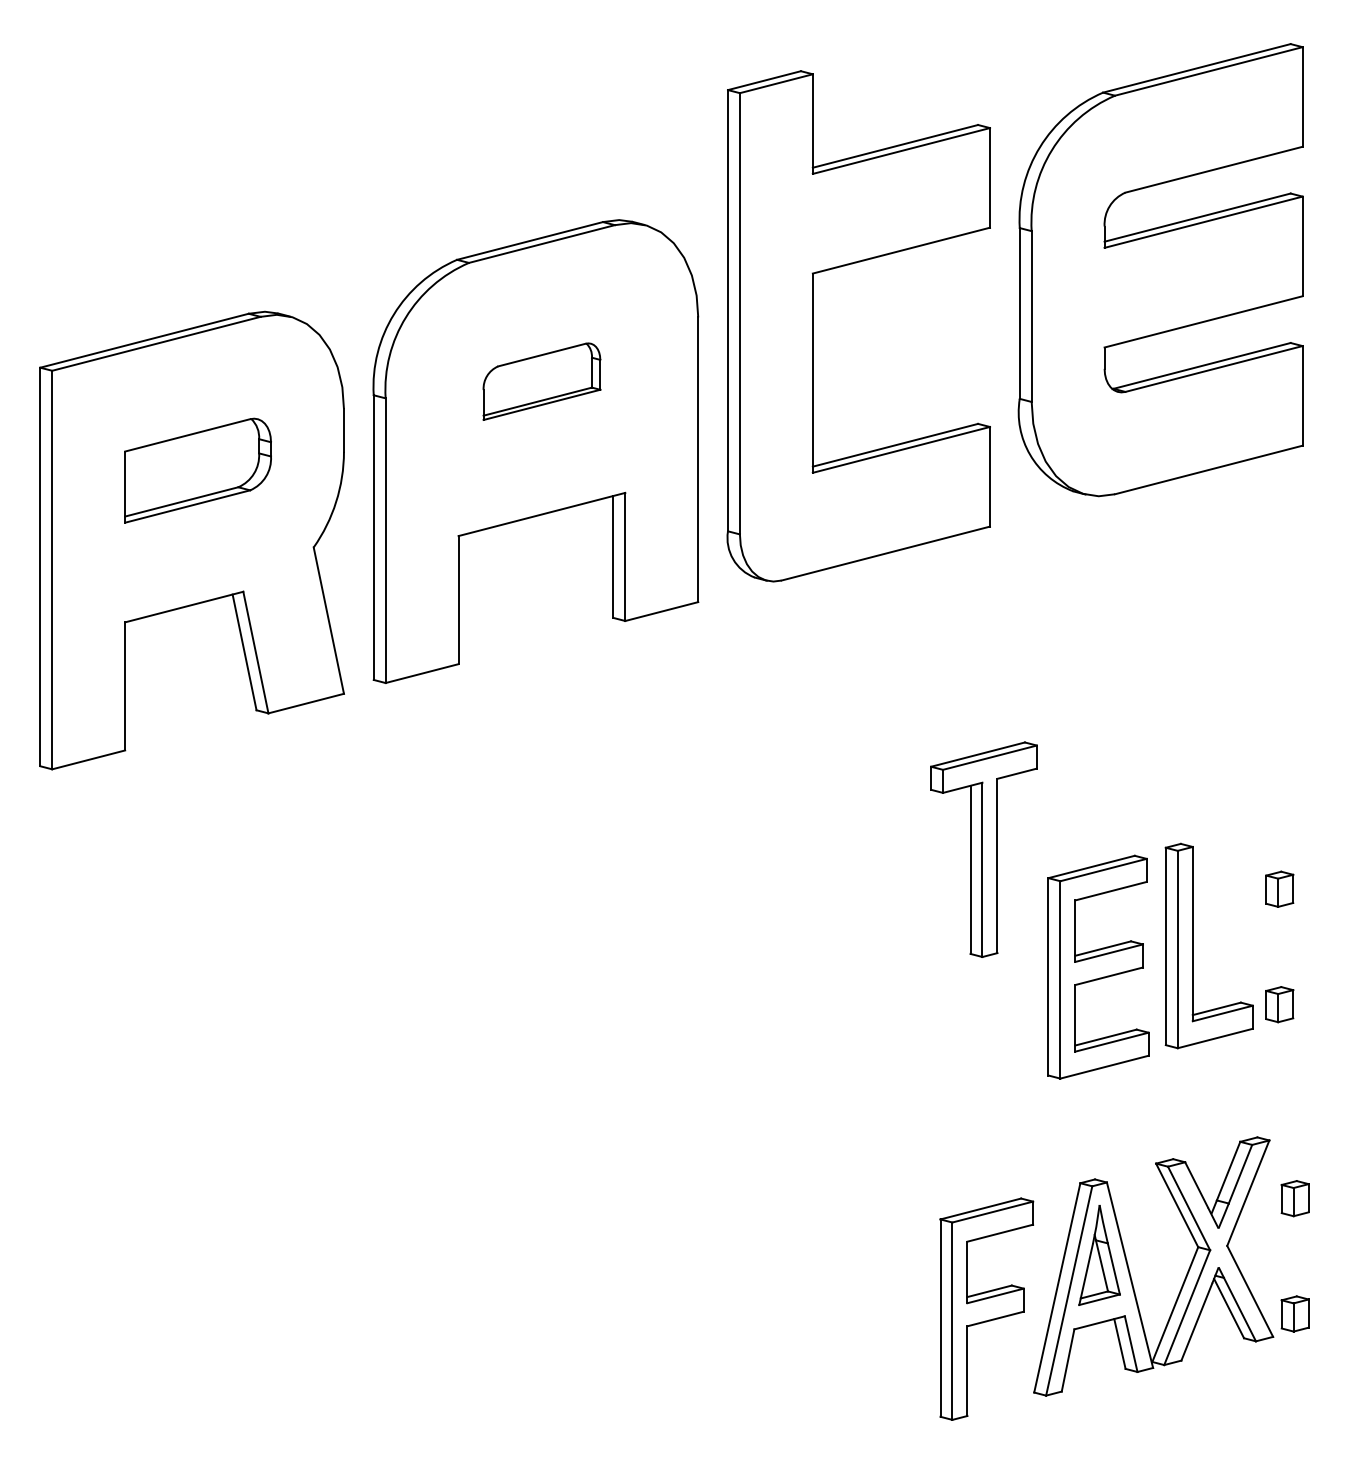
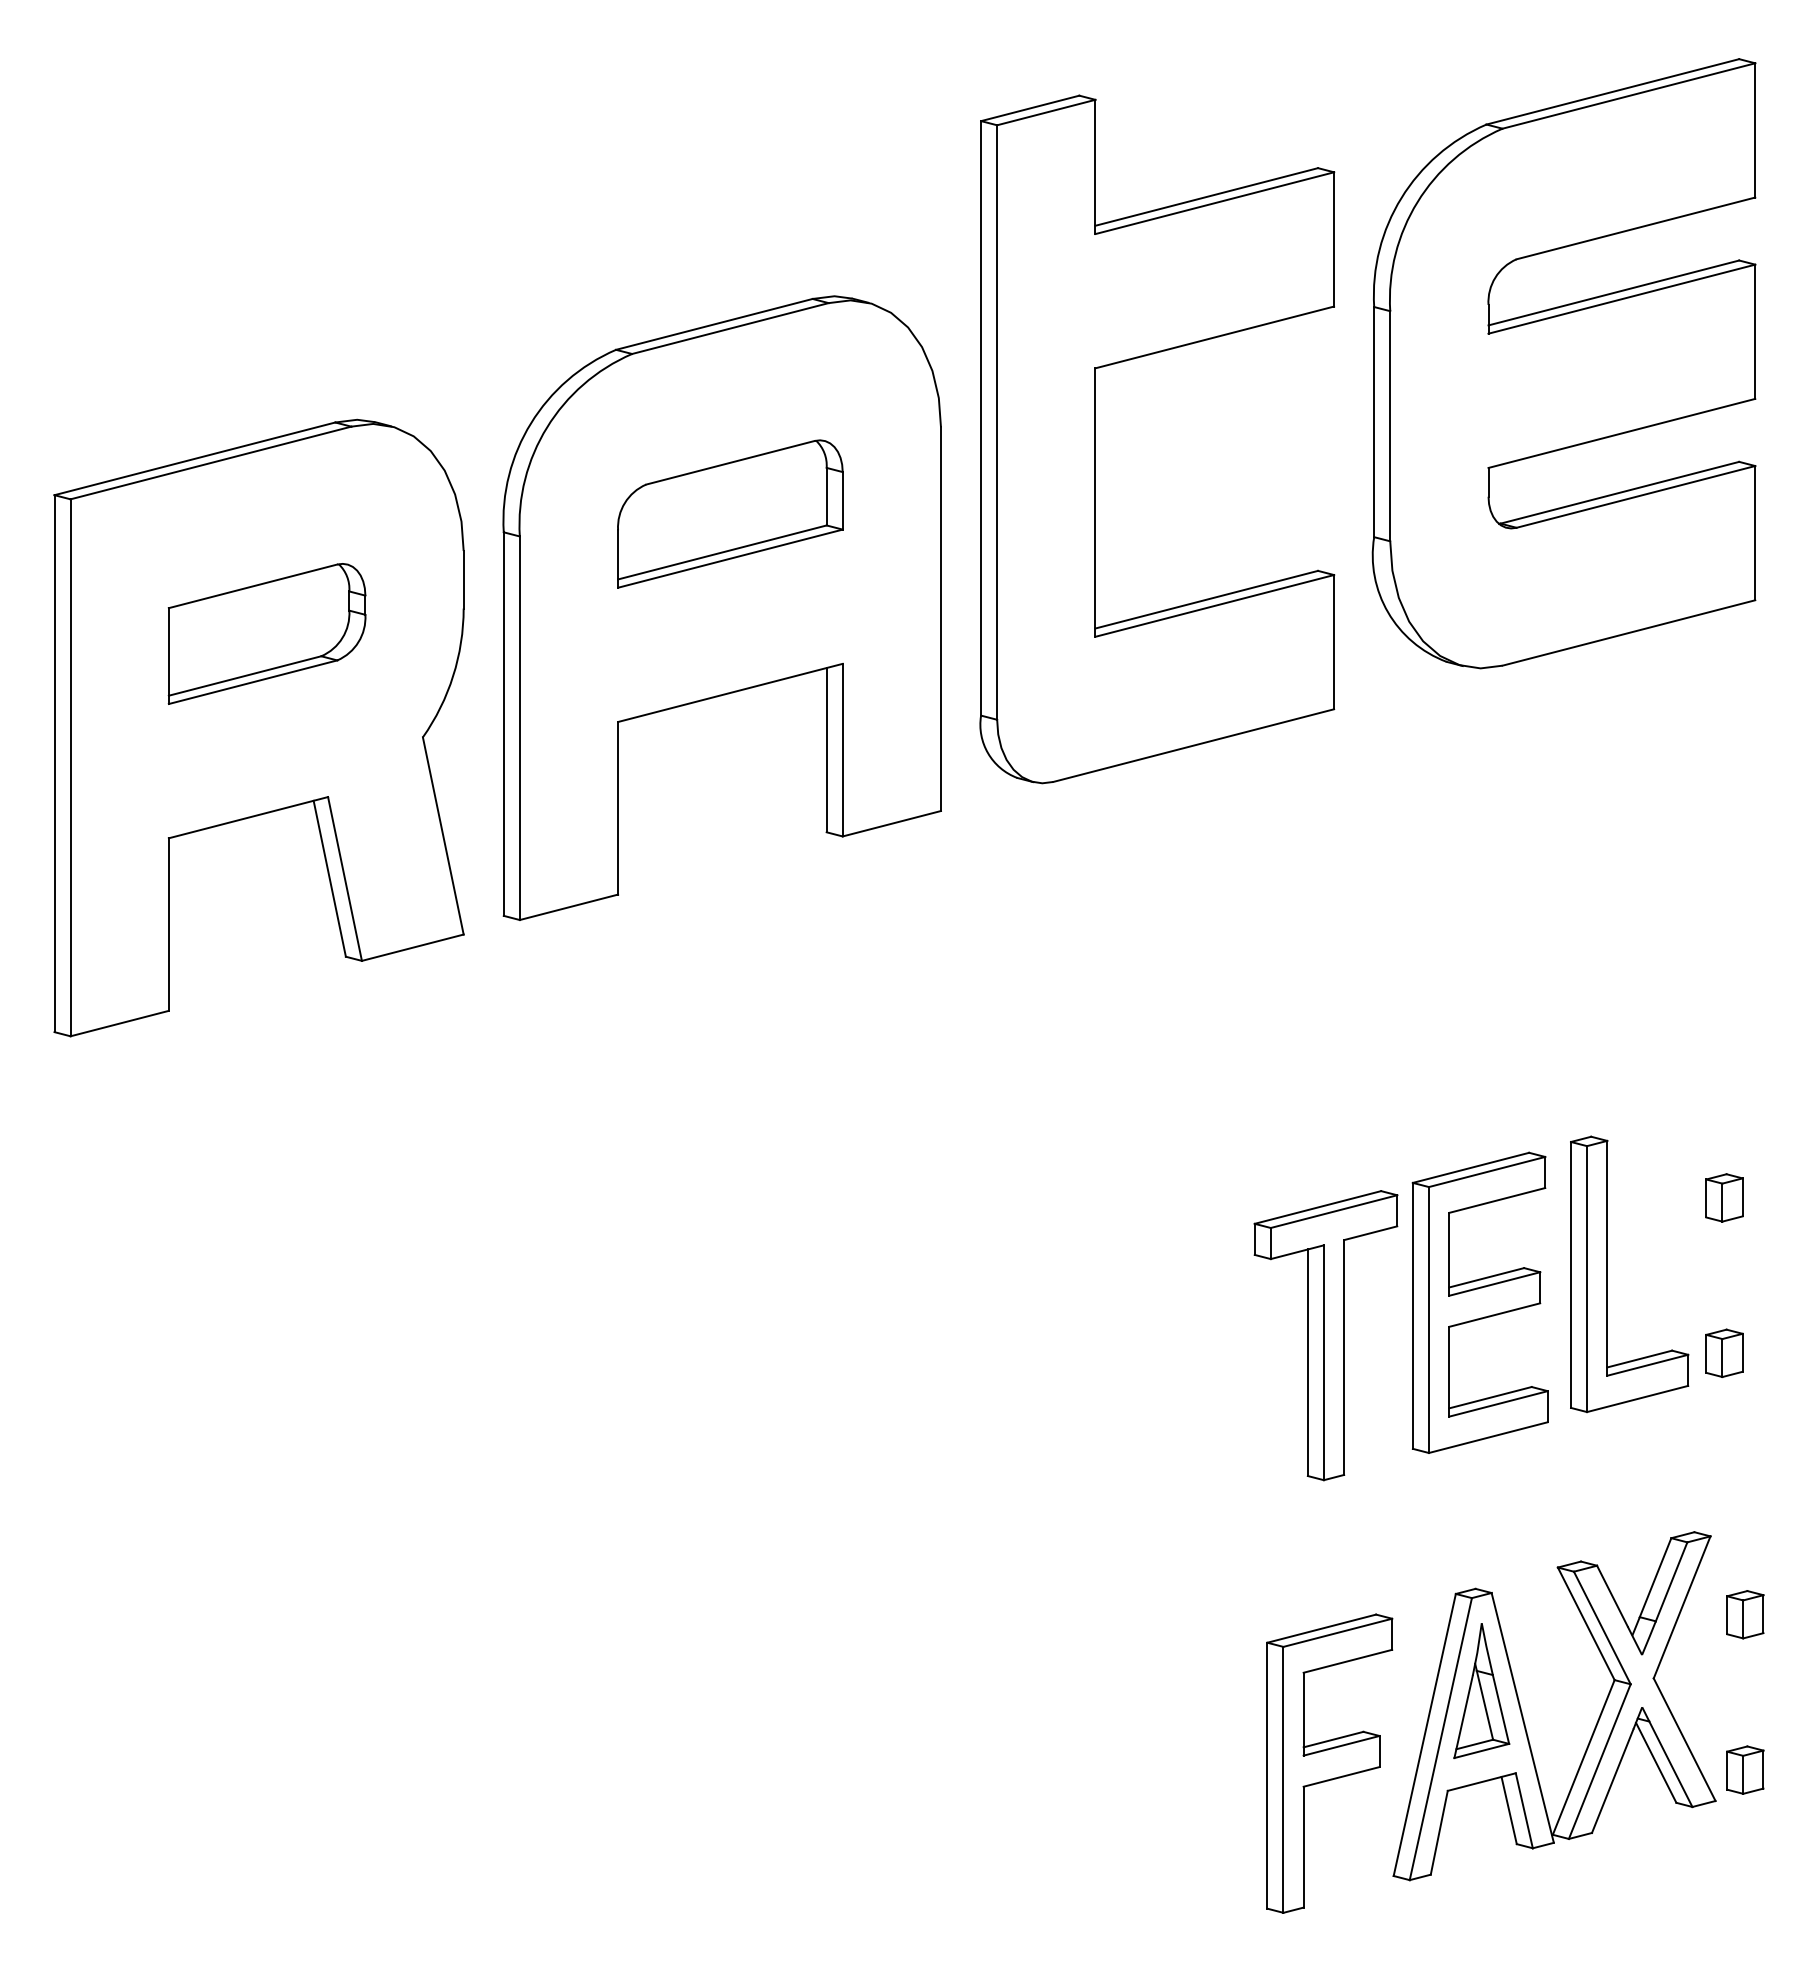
part: (542, 381) -> (730, 513), size x1.43
part: (983, 849) -> (1325, 1335), moved

